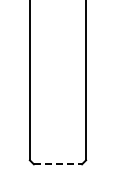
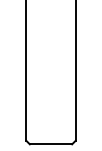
line: (58, 164) -> (51, 144), dashed -> solid

